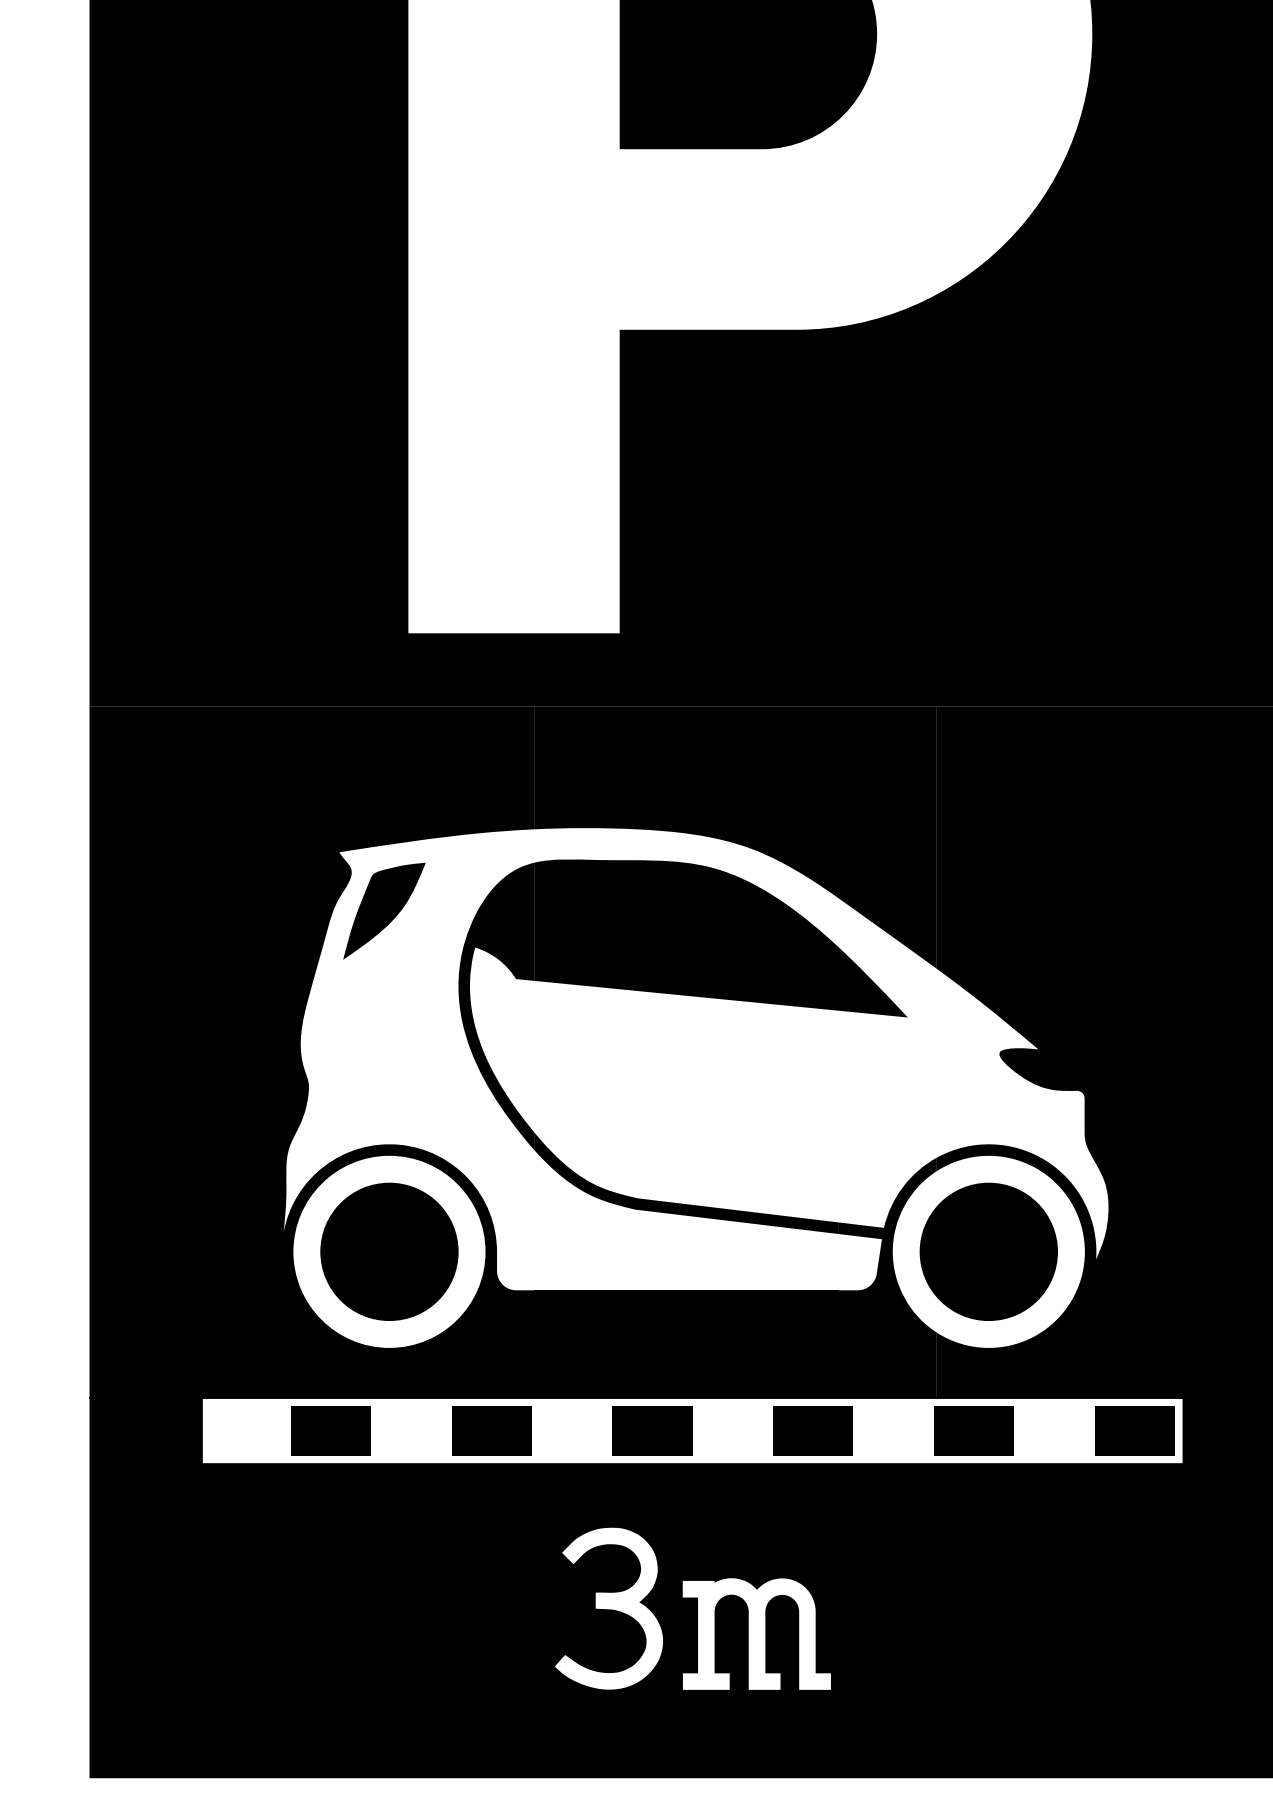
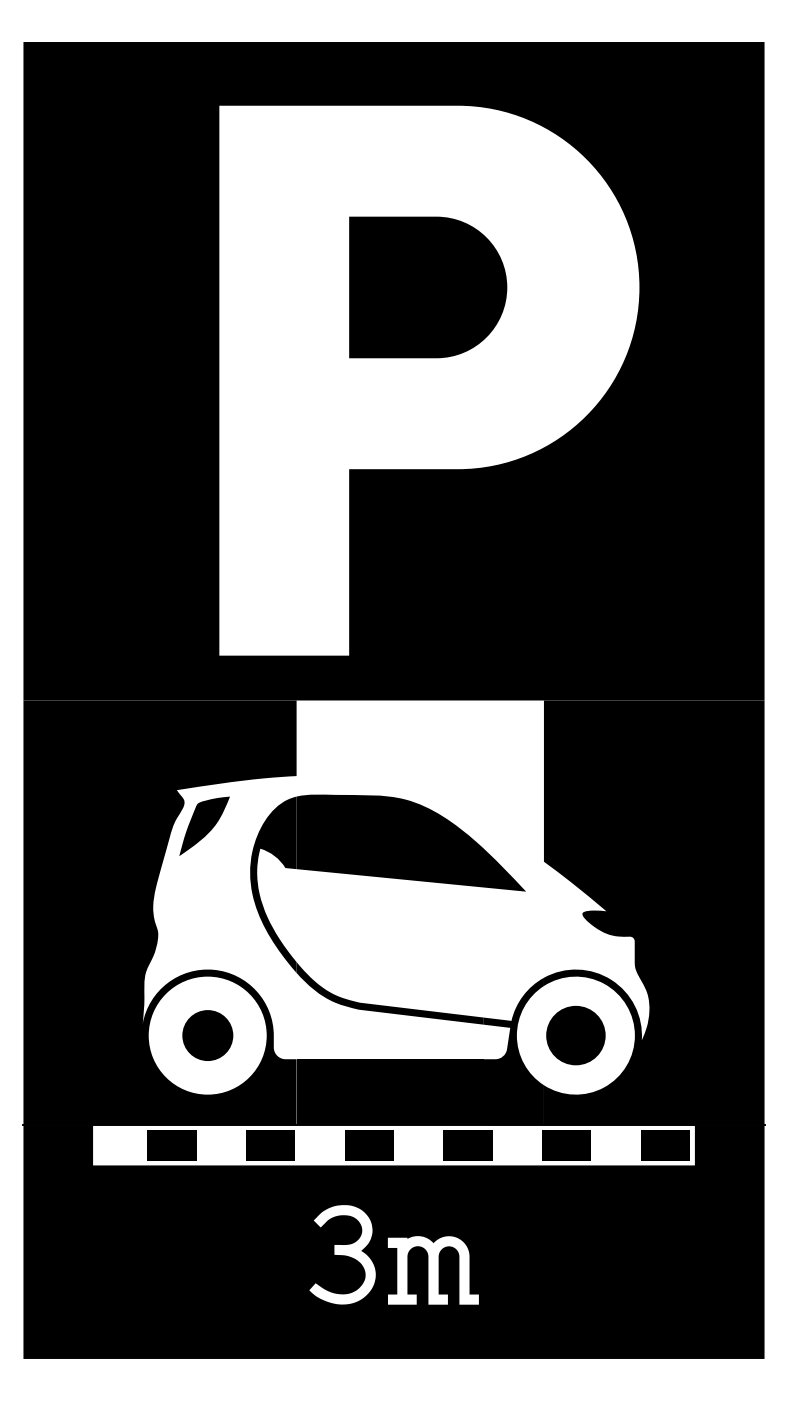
fill: (734, 836) -> (419, 780), removed
part: (389, 1251) -> (207, 1035), size x0.6
part: (988, 1251) -> (575, 1035), size x0.7

